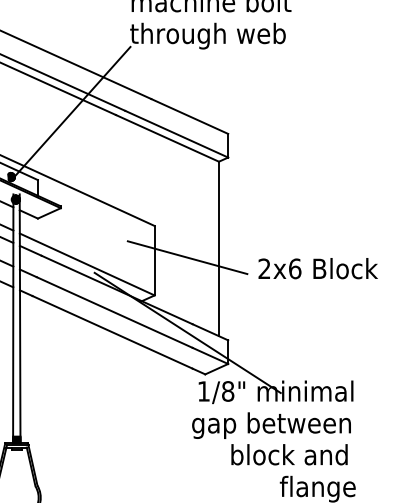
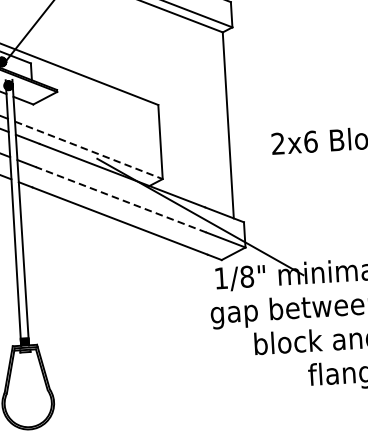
line: (187, 257) -> (195, 136), removed
line: (87, 264) -> (89, 150), solid -> dashed
line: (114, 312) -> (120, 199), solid -> dashed

